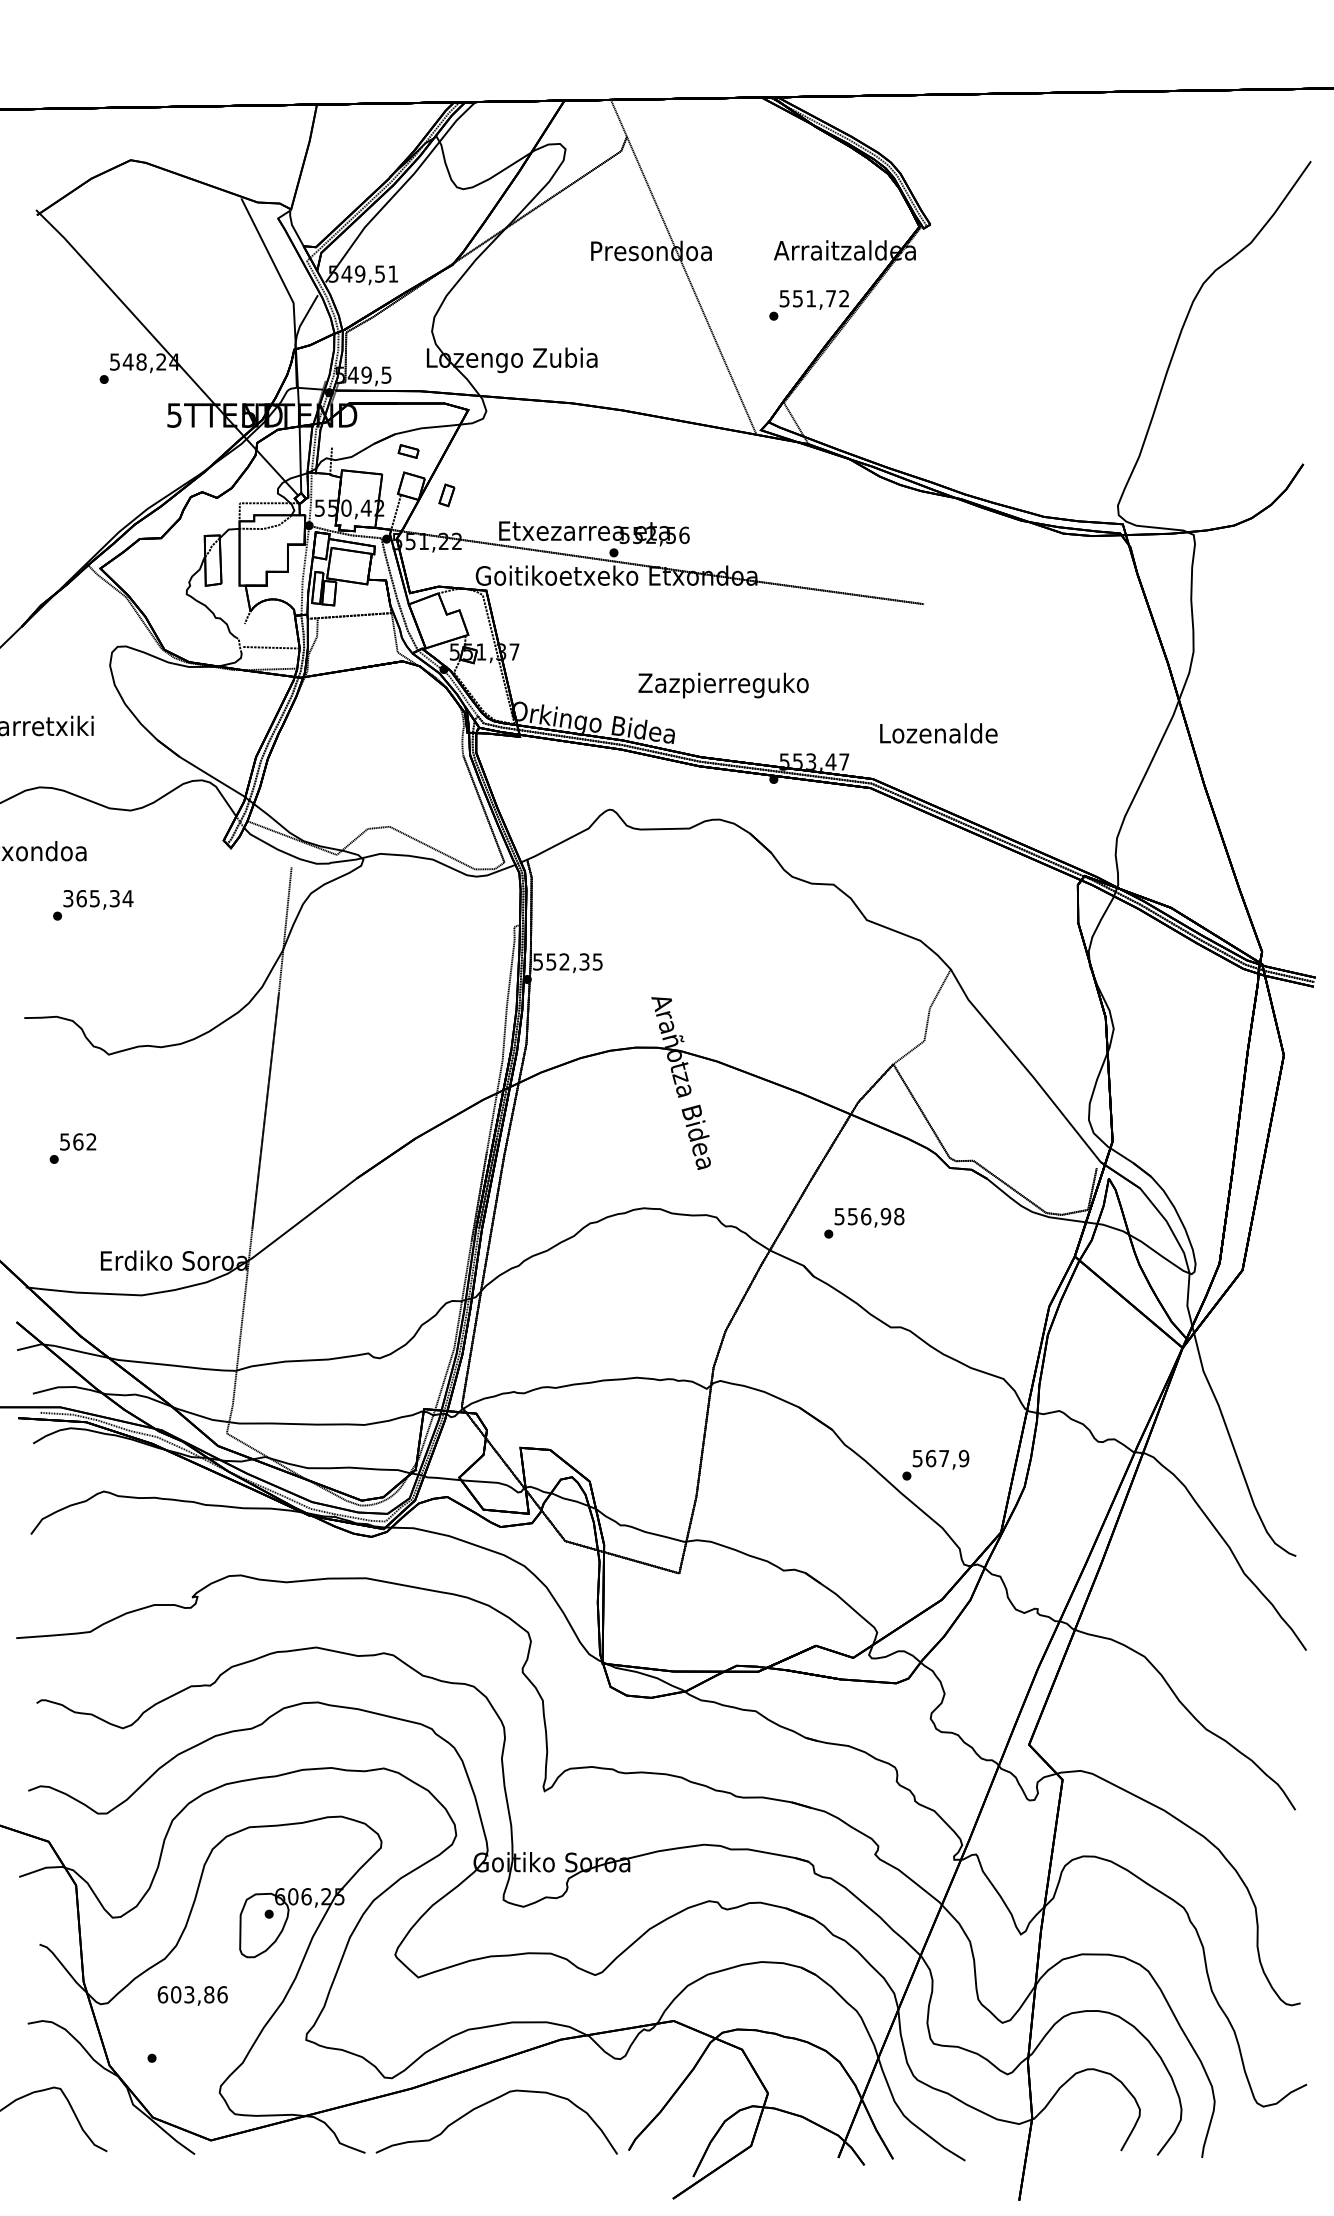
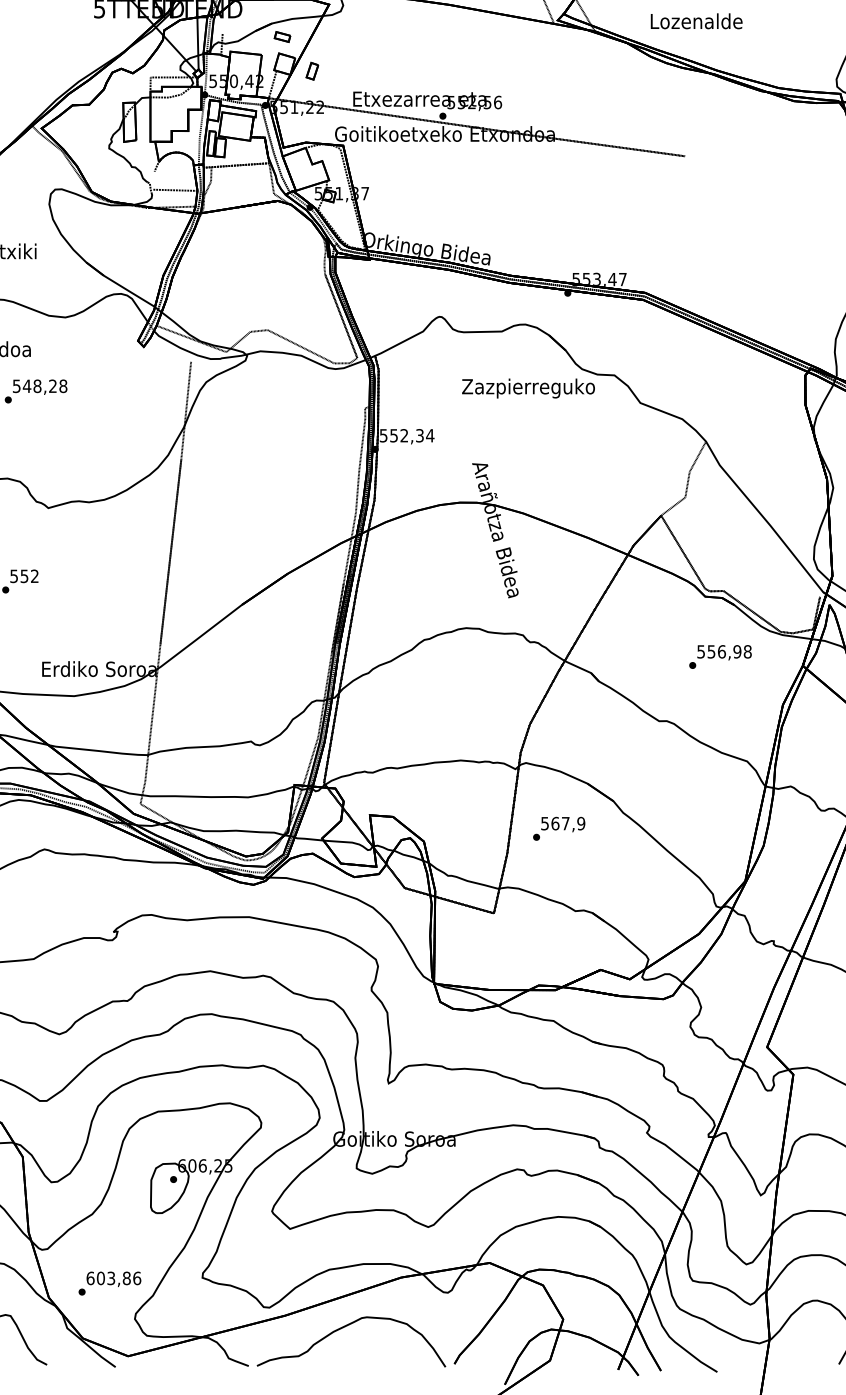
text: (723, 685) -> (528, 388), moved
text: (938, 733) -> (696, 21), moved
text: (98, 898) -> (40, 386), 365,34 -> 548,28
text: (597, 961) -> (430, 435), 552,35 -> 552,34
text: (78, 1141) -> (24, 575), 562 -> 552
text: (864, 1223) -> (720, 657), moved
text: (935, 1464) -> (558, 828), moved
text: (192, 1995) -> (113, 1278), moved

